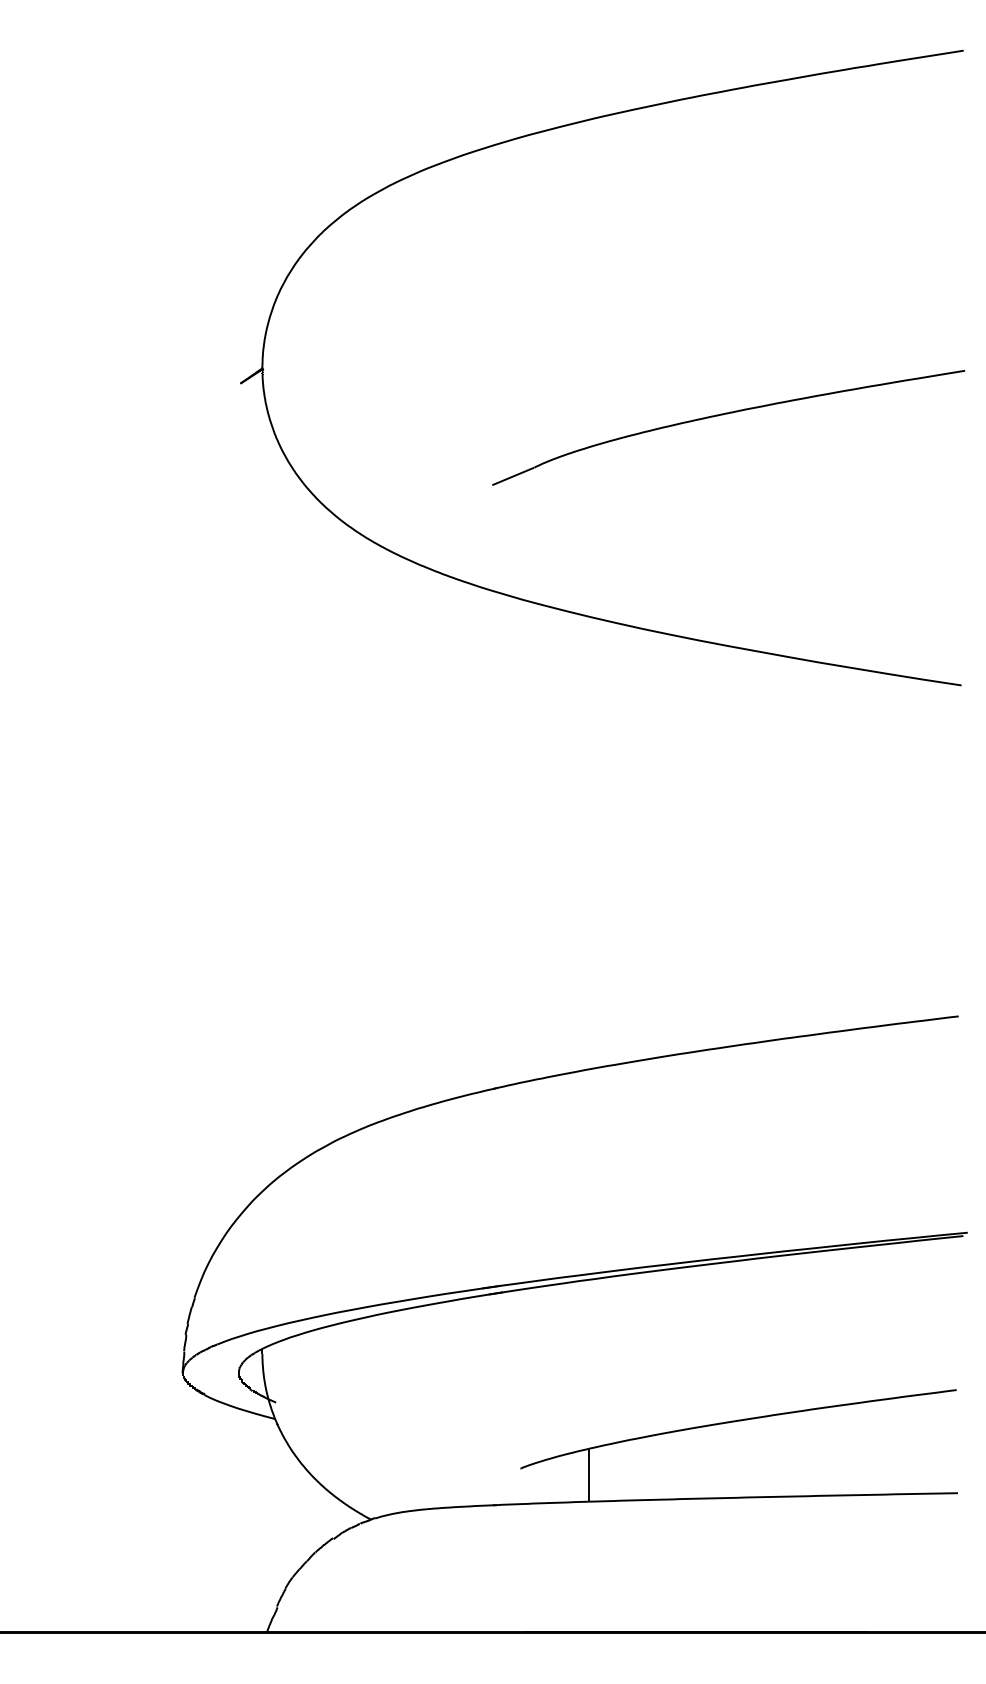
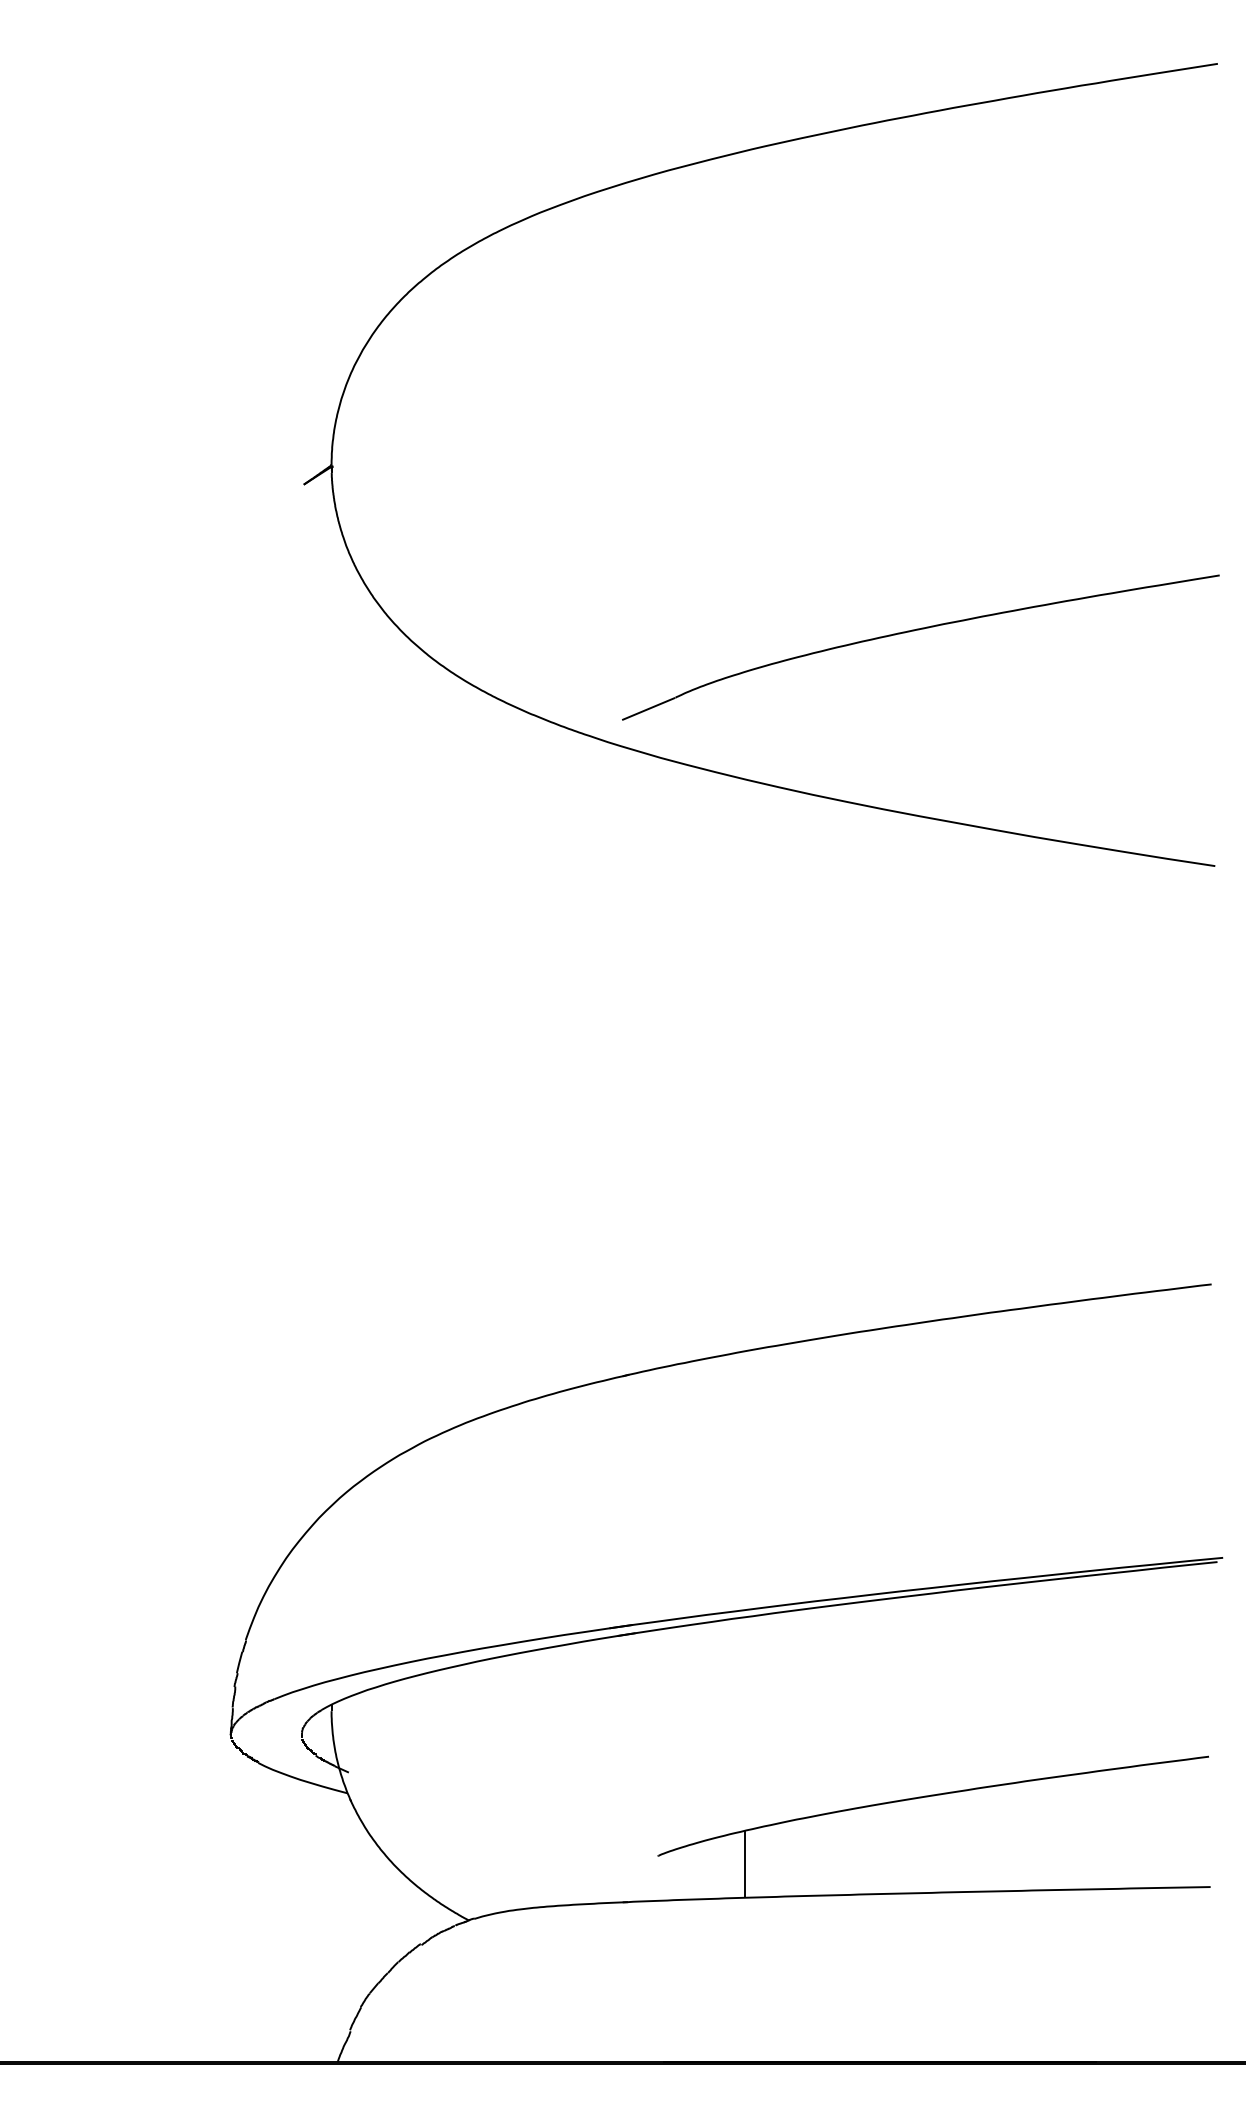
part: (727, 414) -> (919, 630), moved

